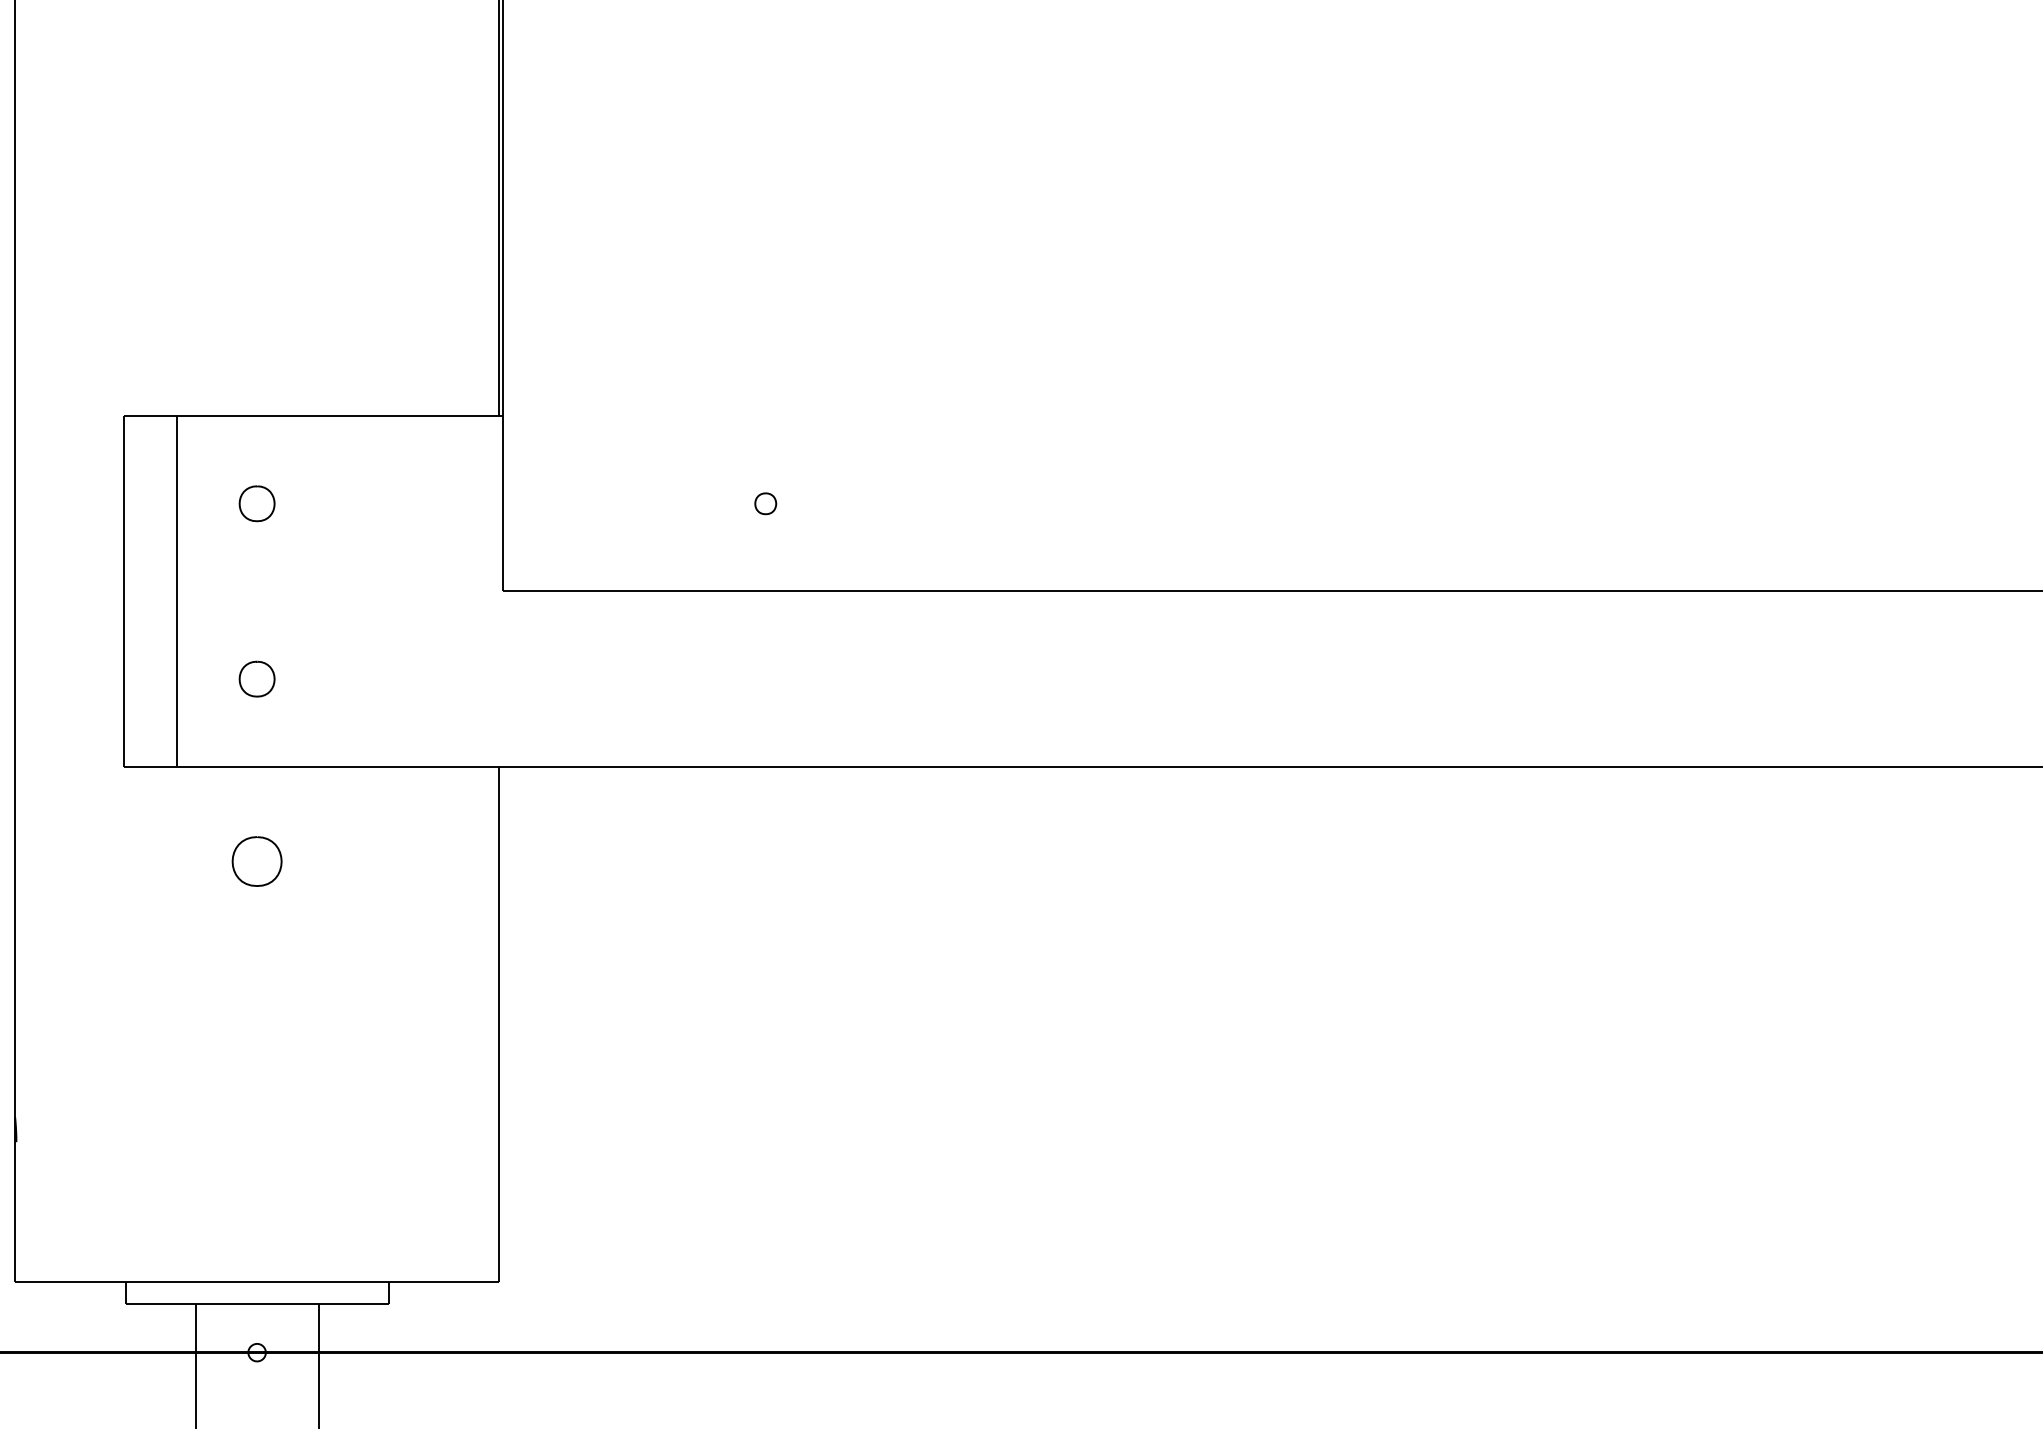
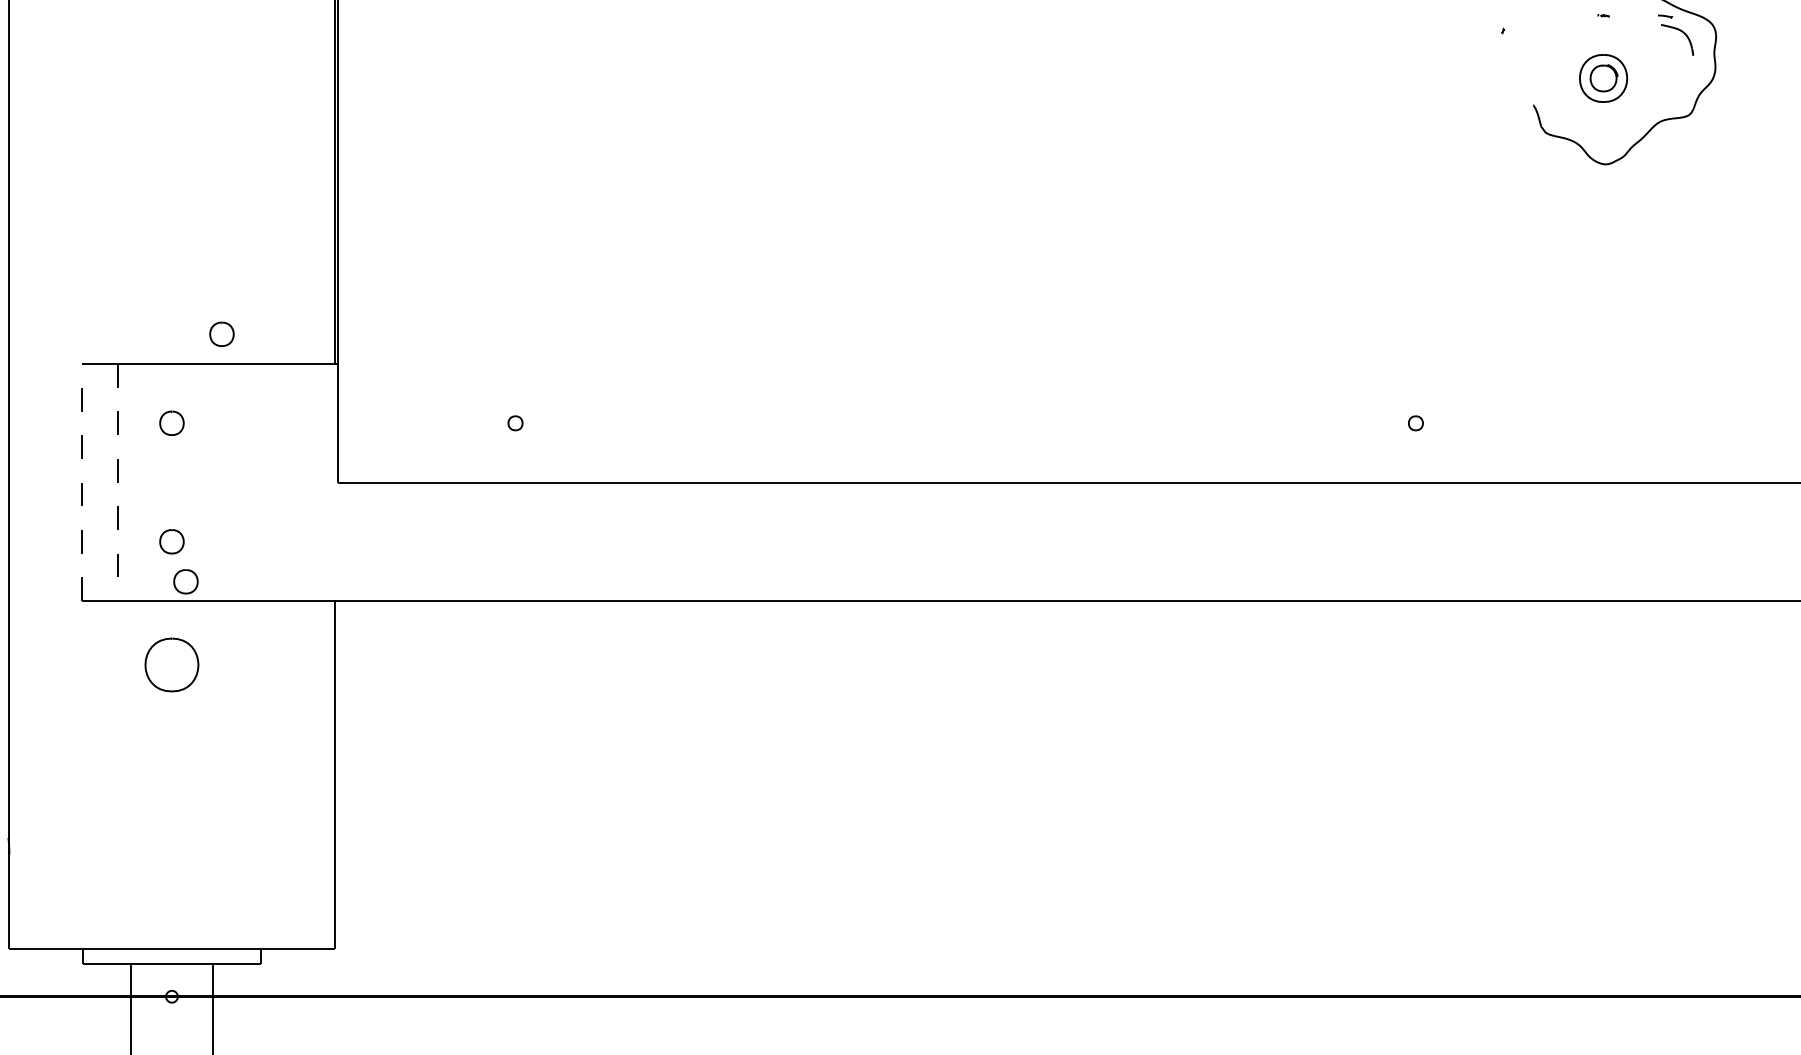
part: (330, 370) -> (221, 333), added
line: (123, 591) -> (81, 482), solid -> dashed
line: (176, 592) -> (117, 483), solid -> dashed
part: (277, 737) -> (185, 581), added
part: (256, 860) -> (171, 664), size x1.6

